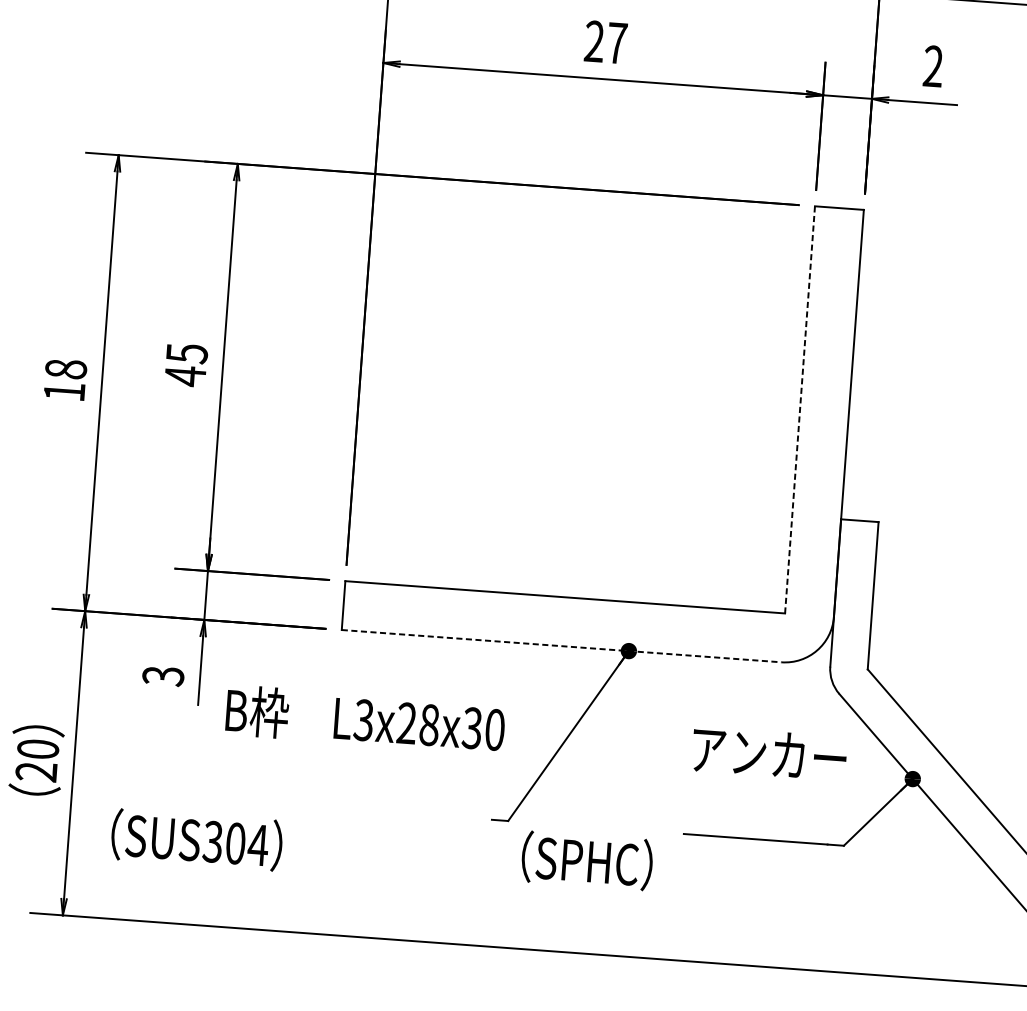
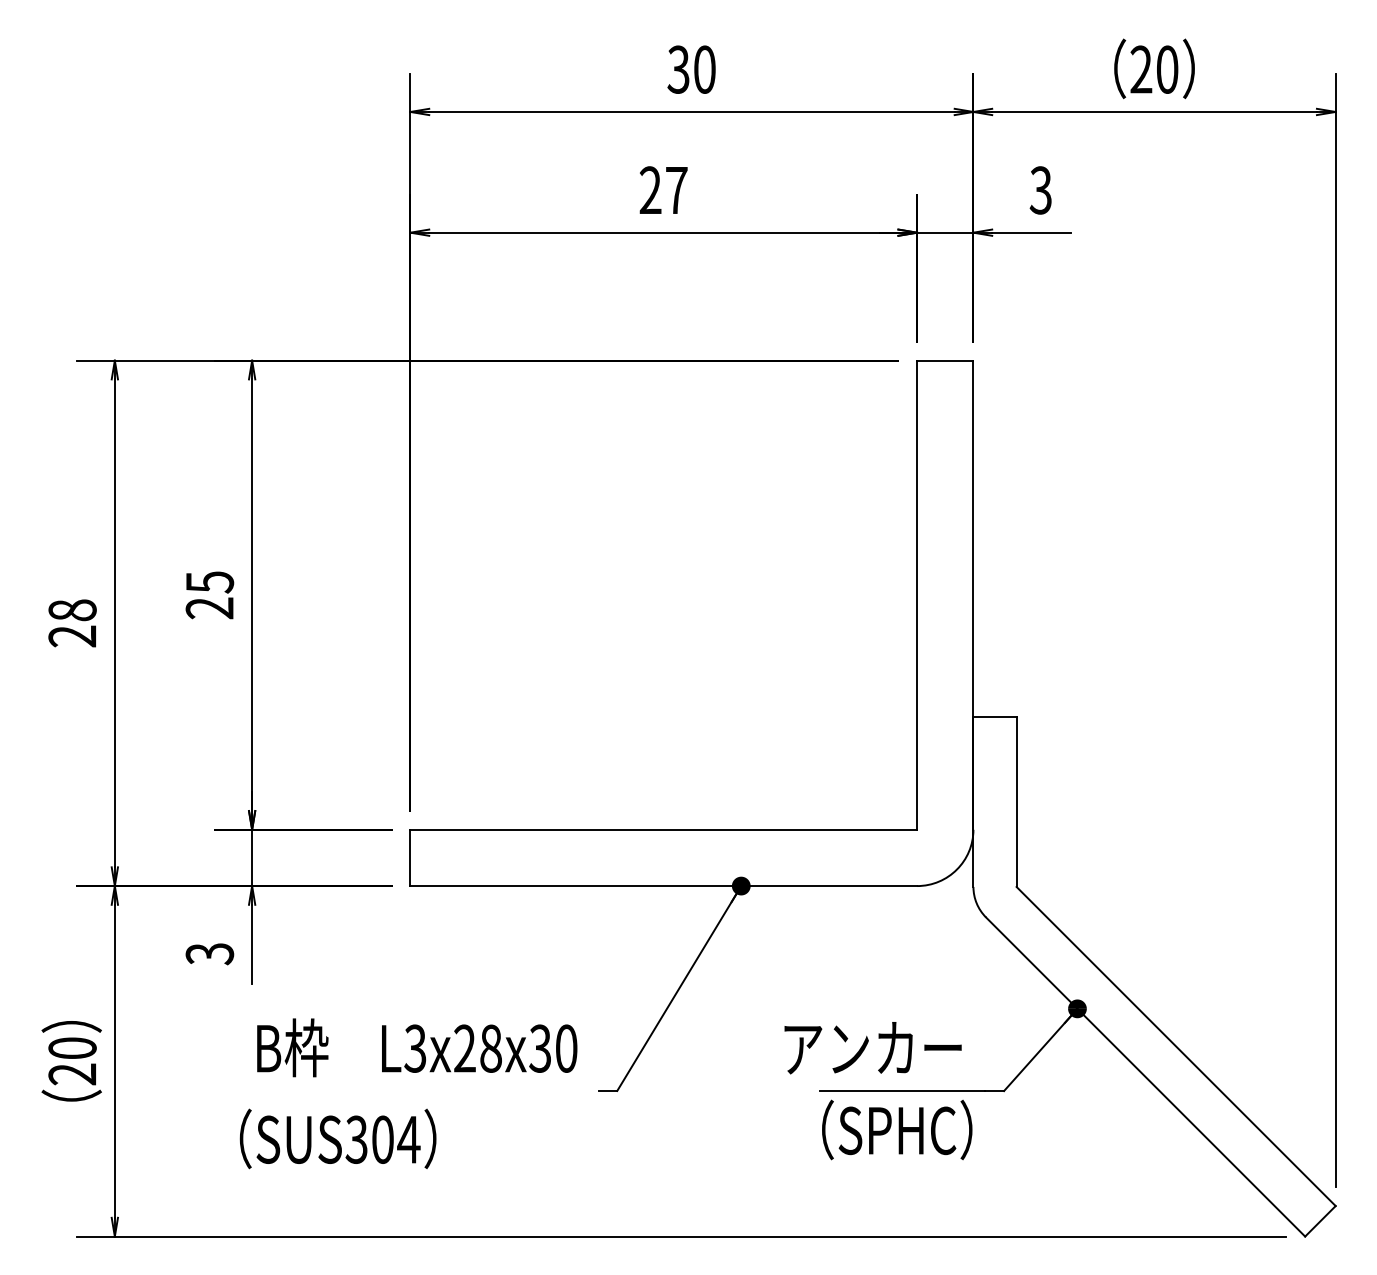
text: (932, 66) -> (1040, 190), 2 -> 3
text: (185, 376) -> (209, 608), 45 -> 25
text: (64, 391) -> (72, 636), 18 -> 28
line: (800, 410) -> (917, 595), dashed -> solid
line: (562, 646) -> (664, 886), dashed -> solid
text: (365, 719) -> (417, 1047), moved
text: (768, 754) -> (872, 1048), moved
text: (196, 839) -> (337, 1138), moved
text: (587, 860) -> (897, 1129), moved

